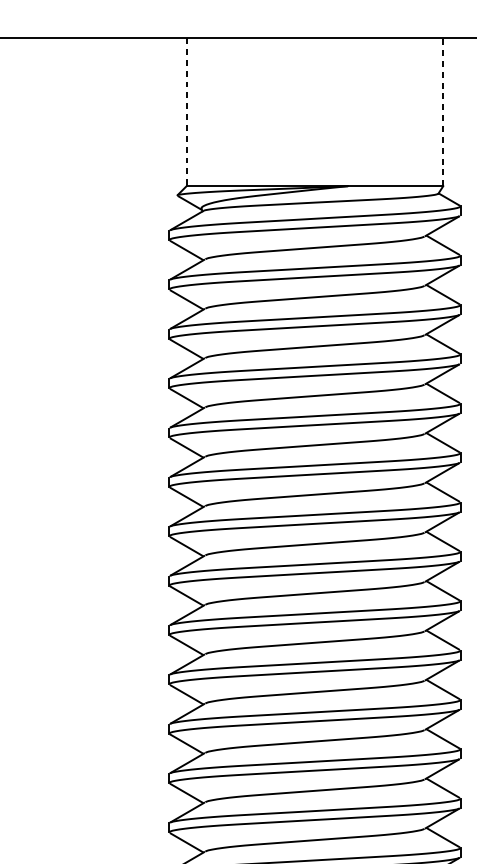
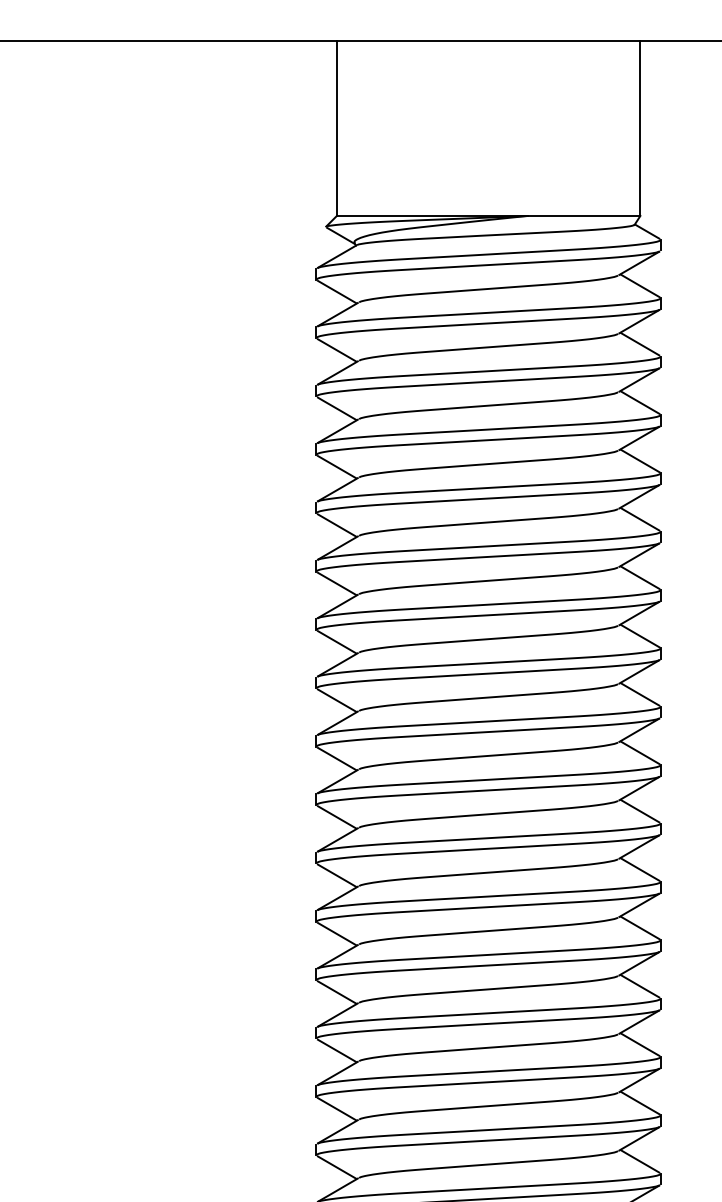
line: (186, 112) -> (336, 128), dashed -> solid
line: (443, 112) -> (640, 128), dashed -> solid

